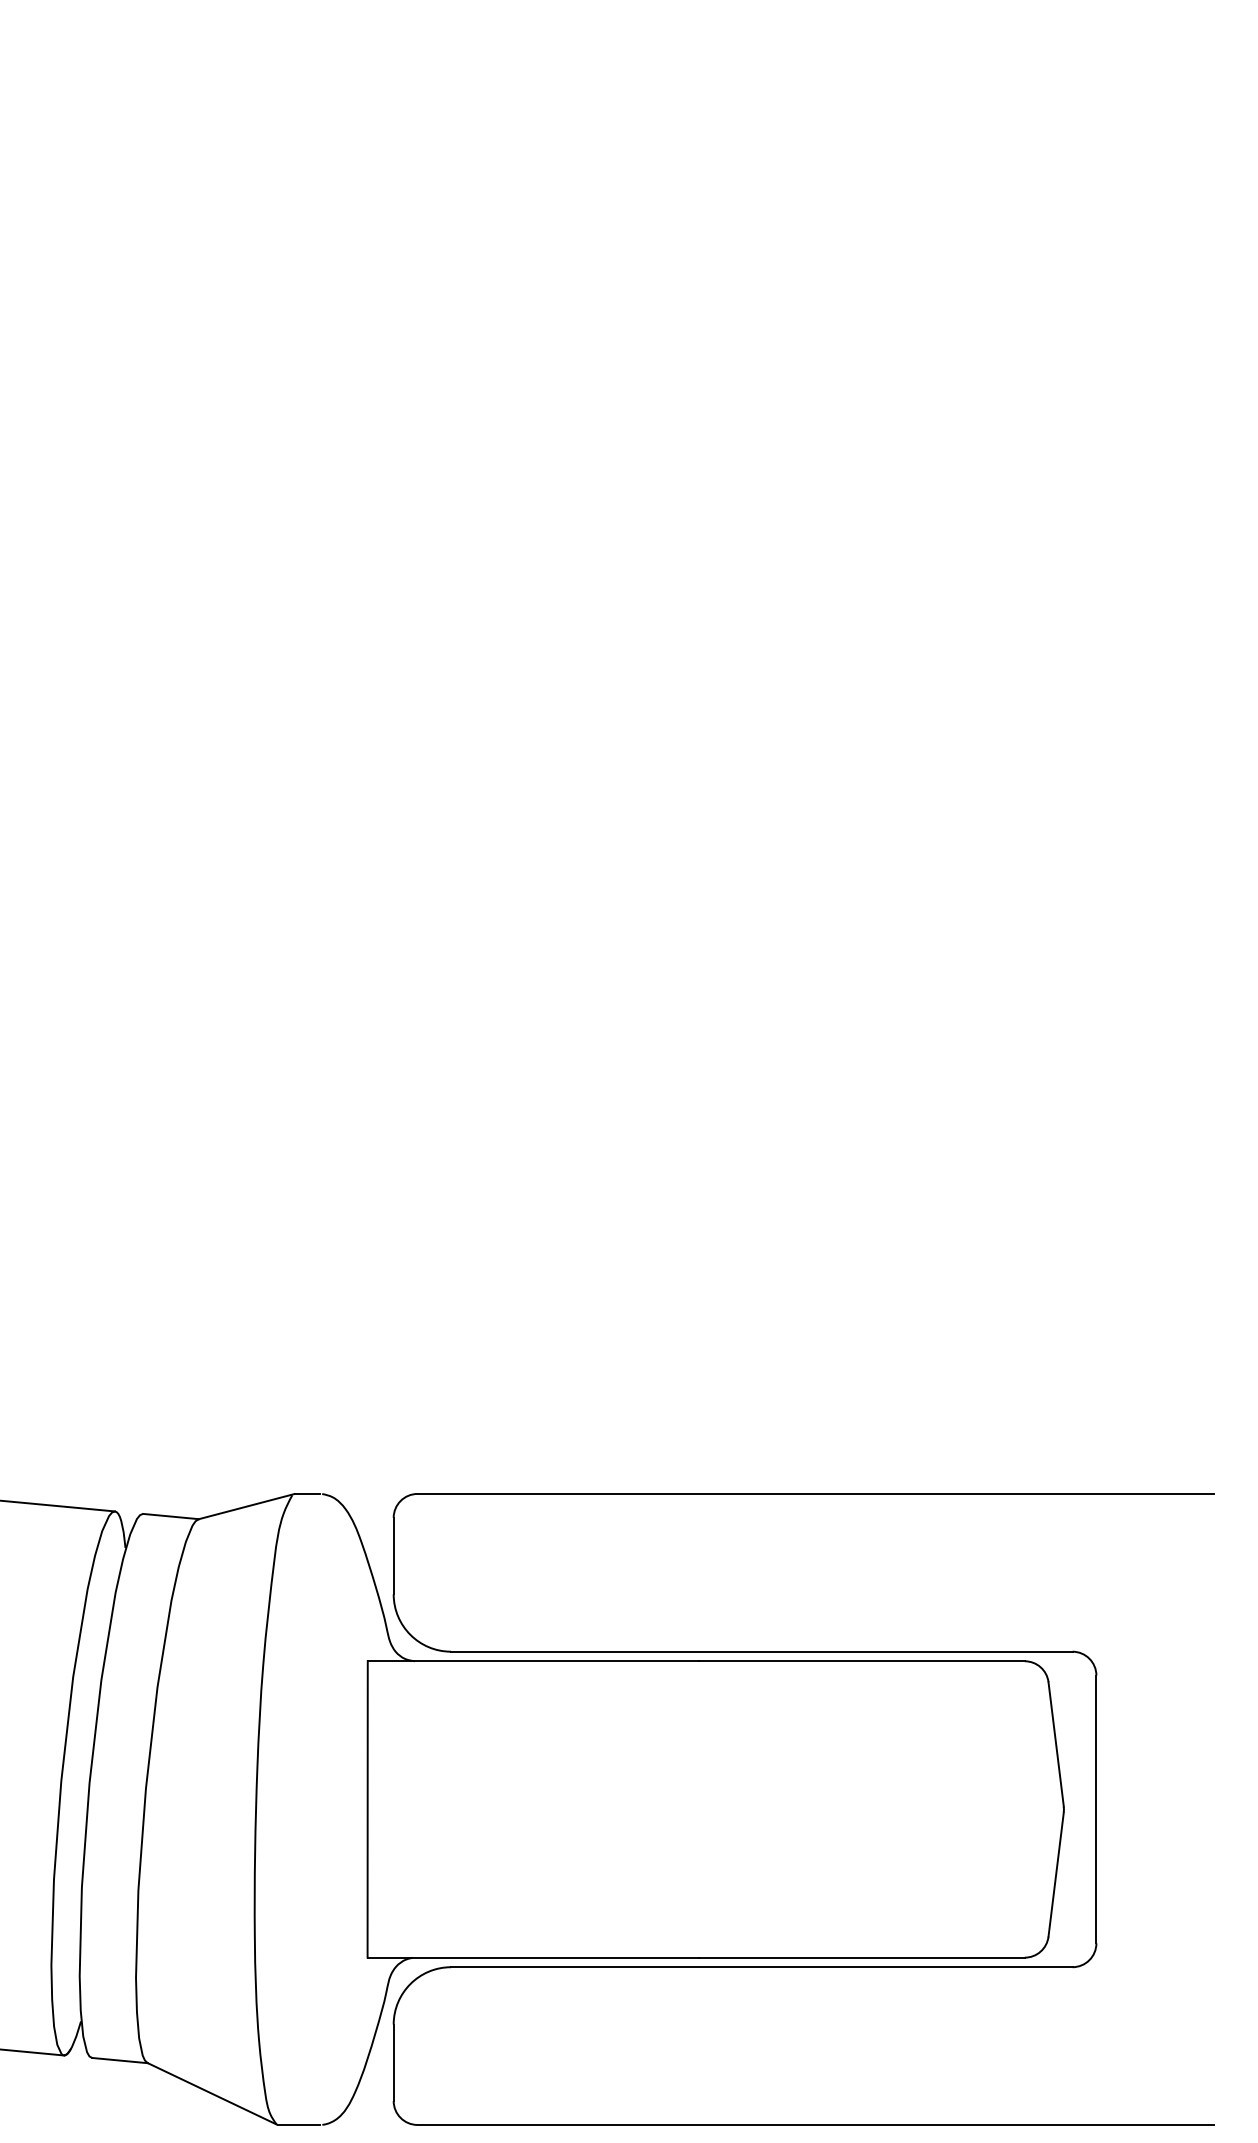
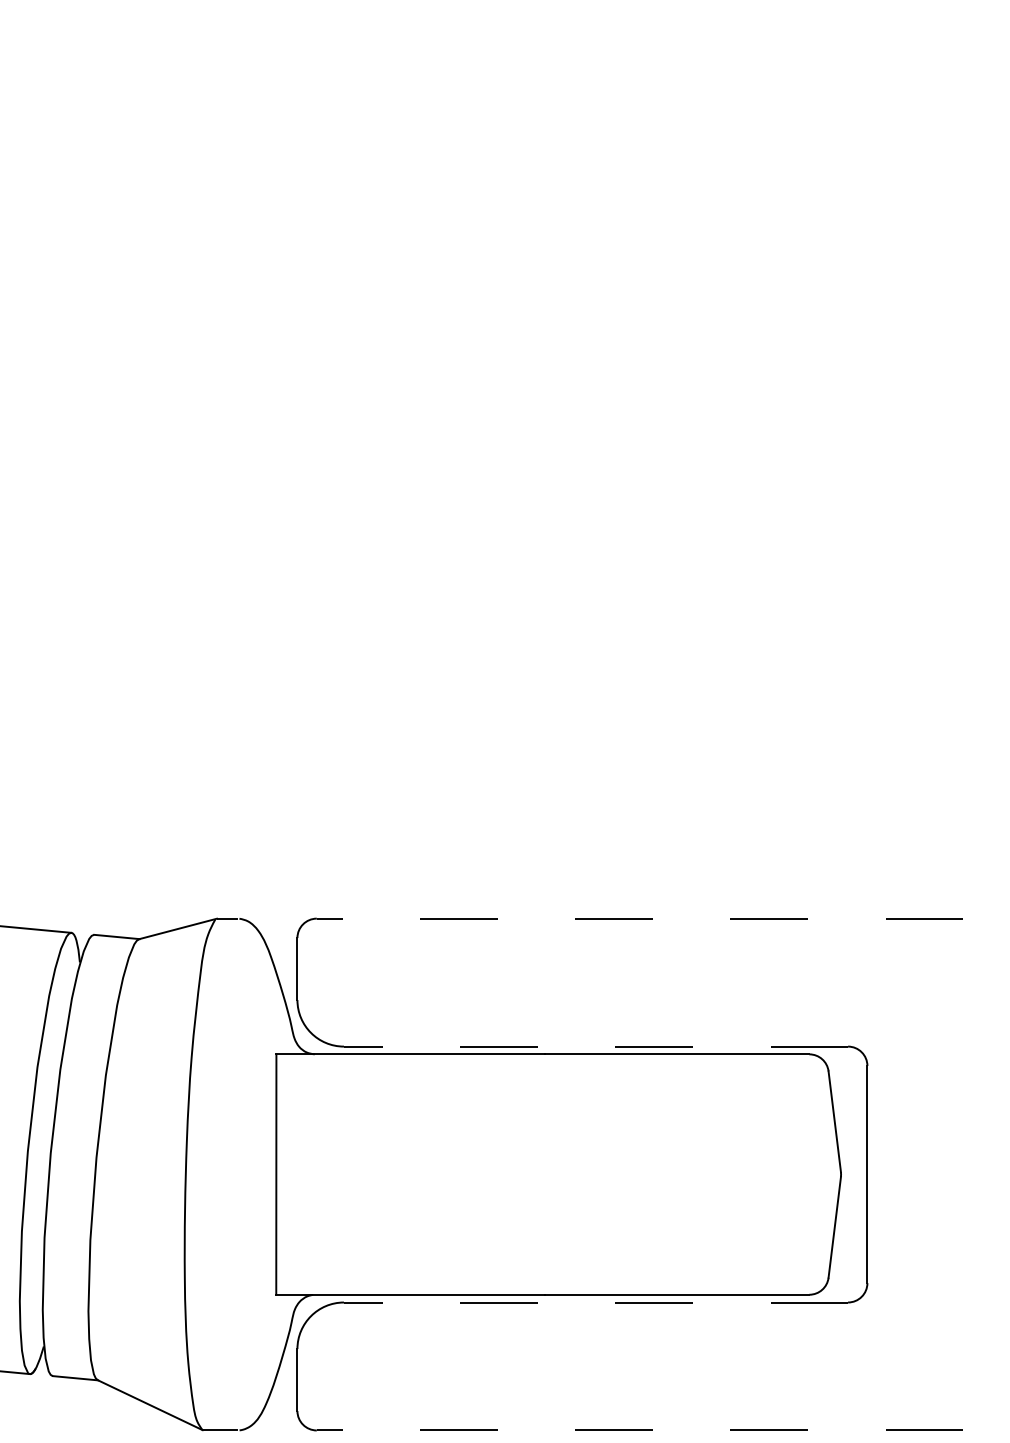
line: (815, 1493) -> (639, 918), solid -> dashed
line: (761, 1651) -> (595, 1046), solid -> dashed
line: (761, 1967) -> (595, 1302), solid -> dashed
line: (815, 2124) -> (639, 1430), solid -> dashed

